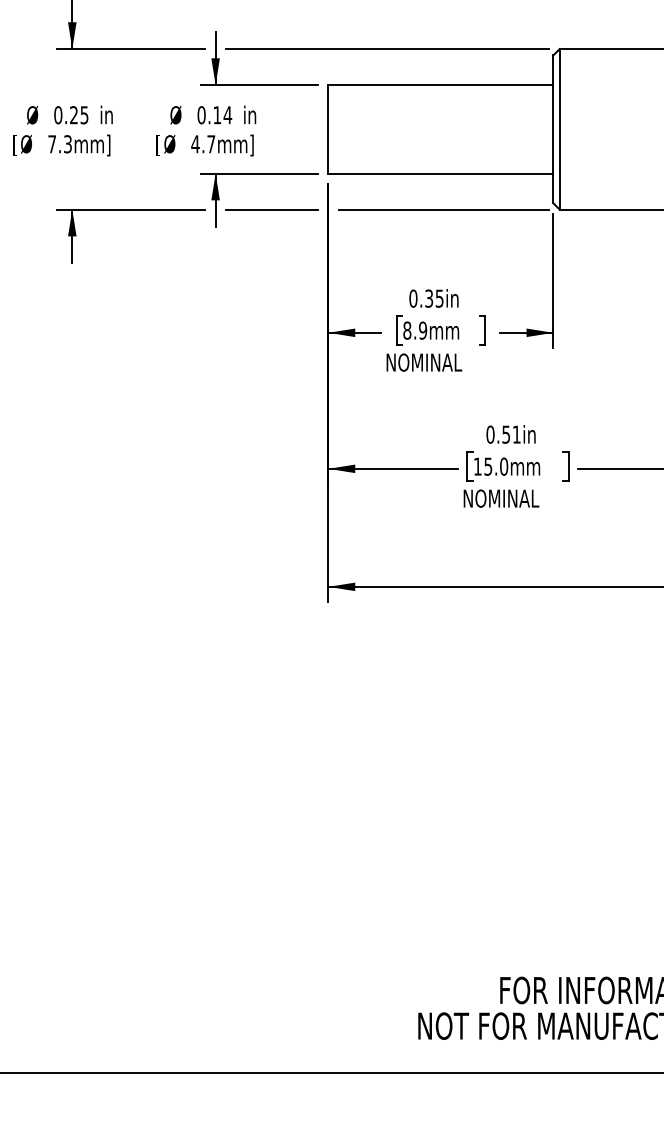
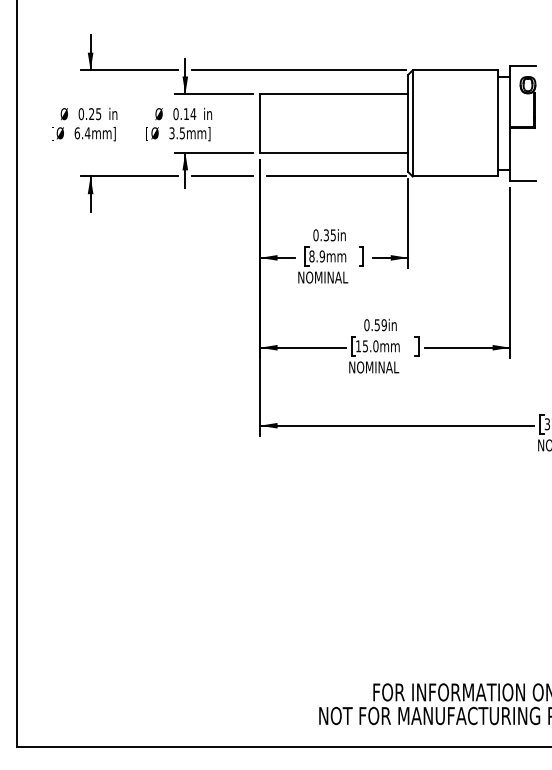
text: (60, 144) -> (82, 133), 7.3mm] -> 6.4mm]
text: (202, 144) -> (176, 133), 4.7mm] -> 3.5mm]
text: (515, 435) -> (383, 325), 0.51in -> 0.59in

